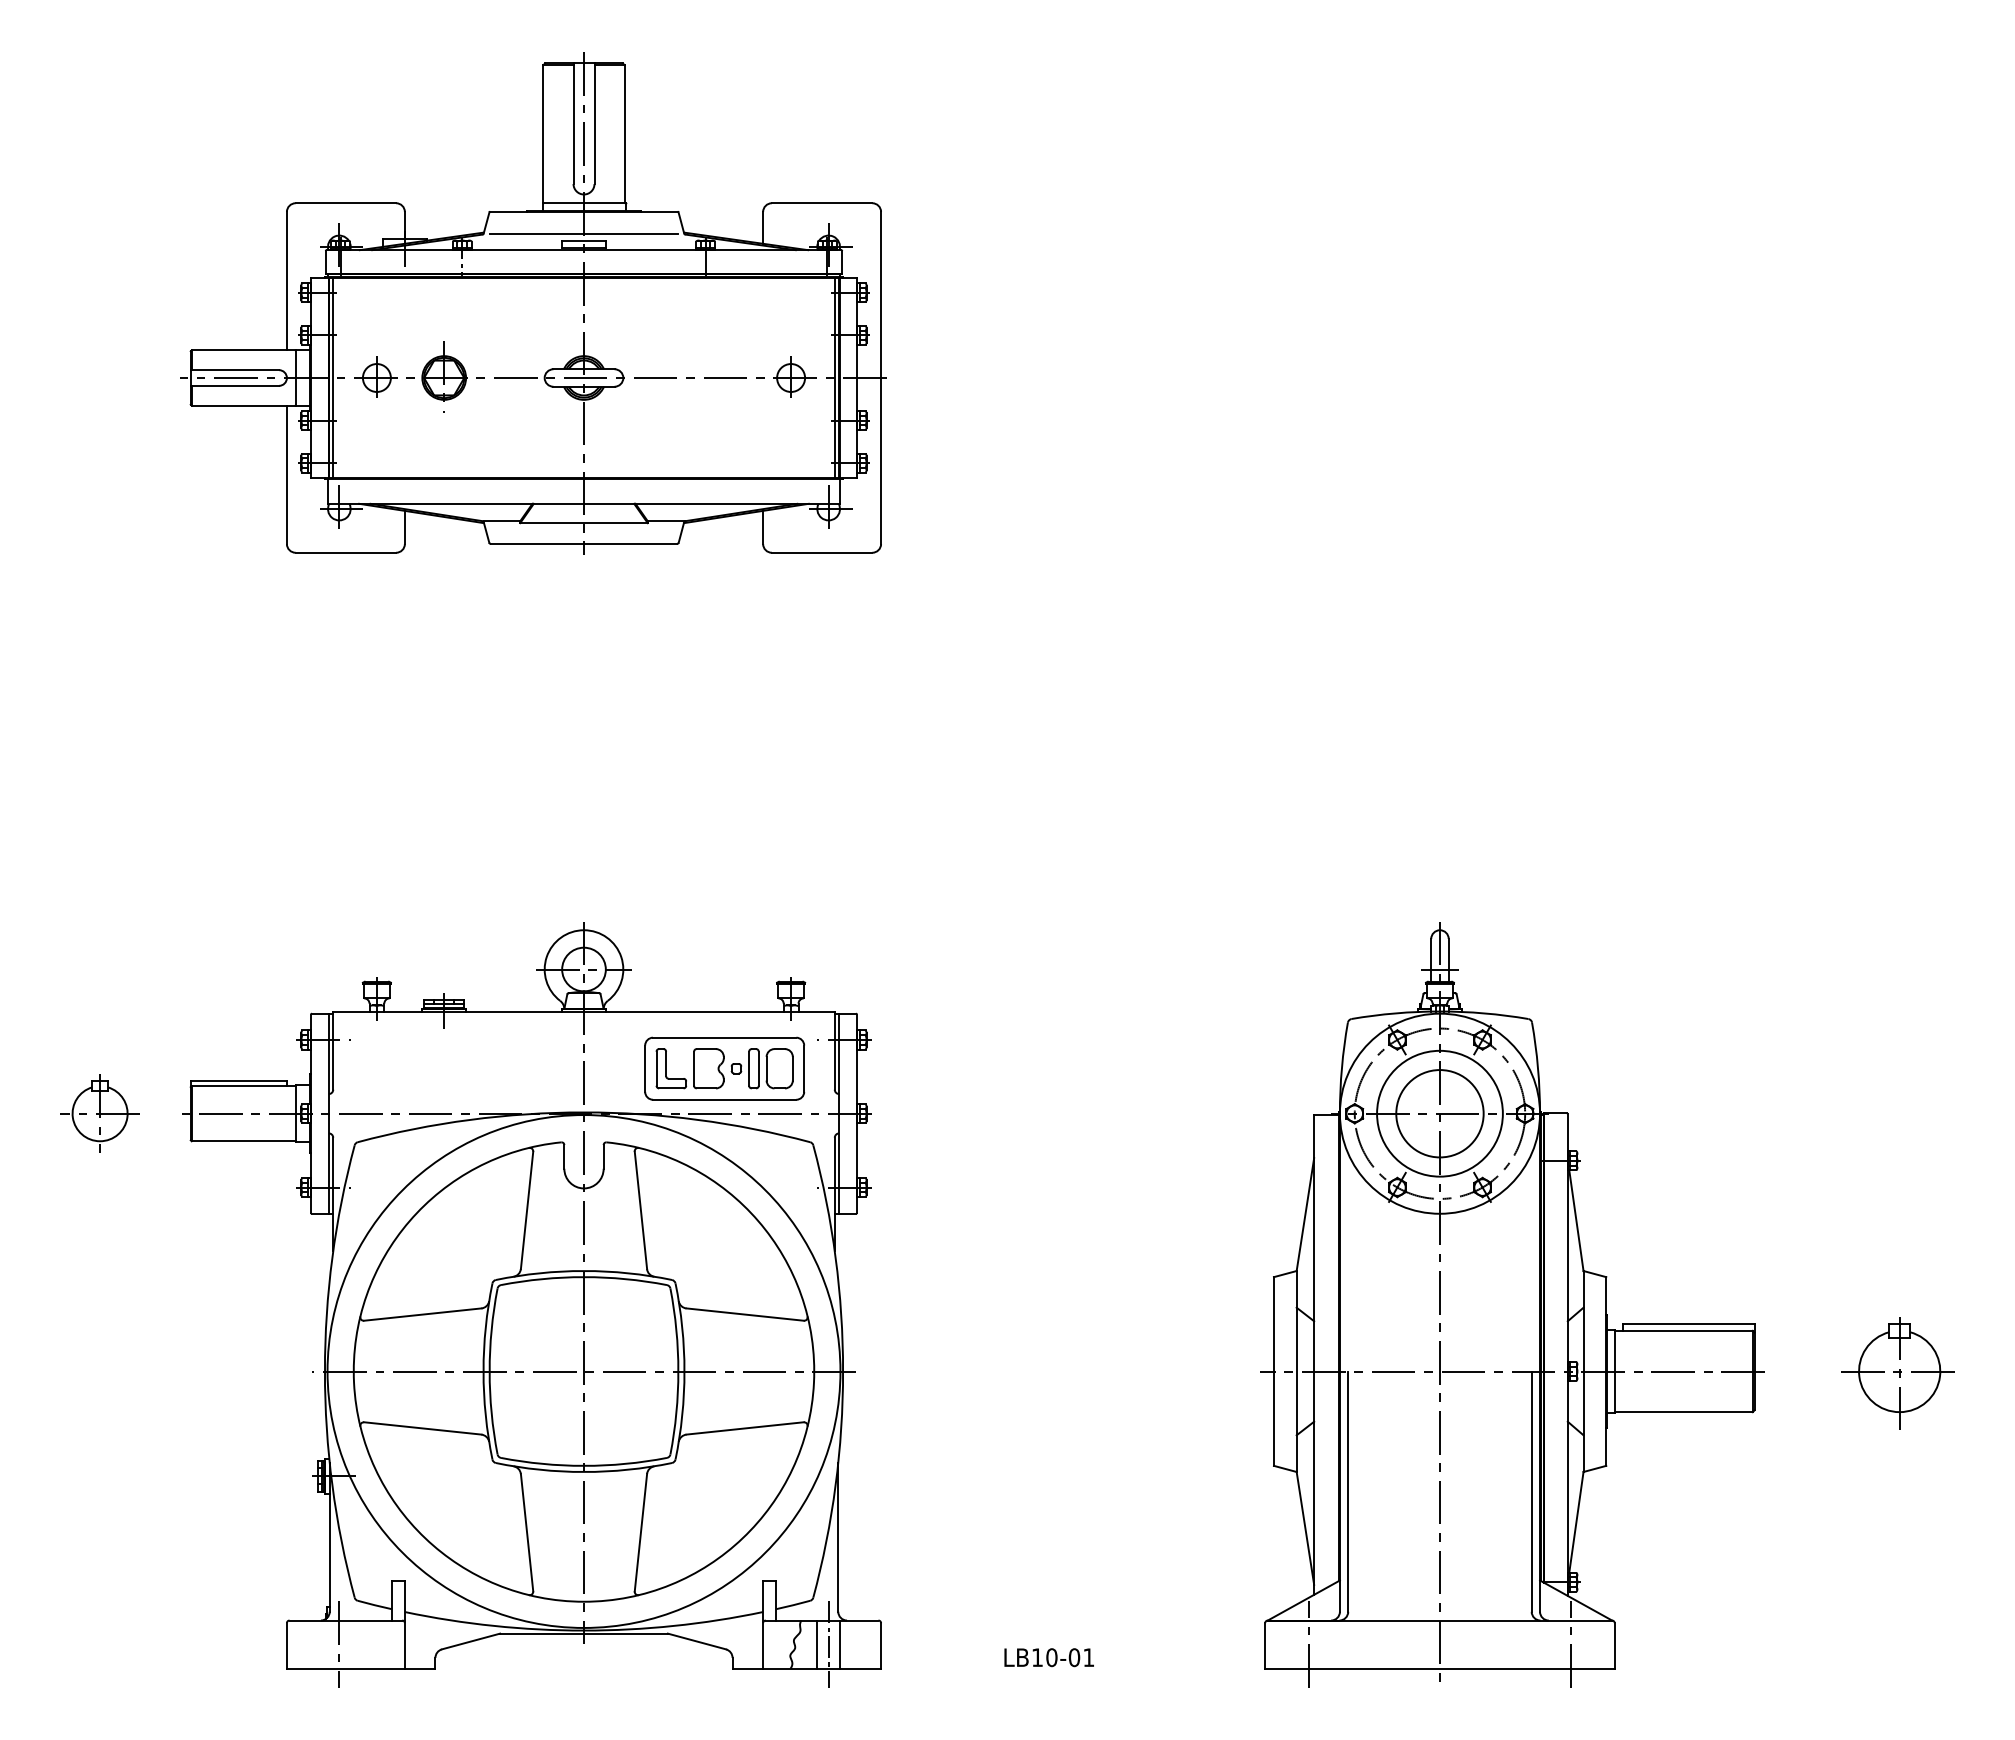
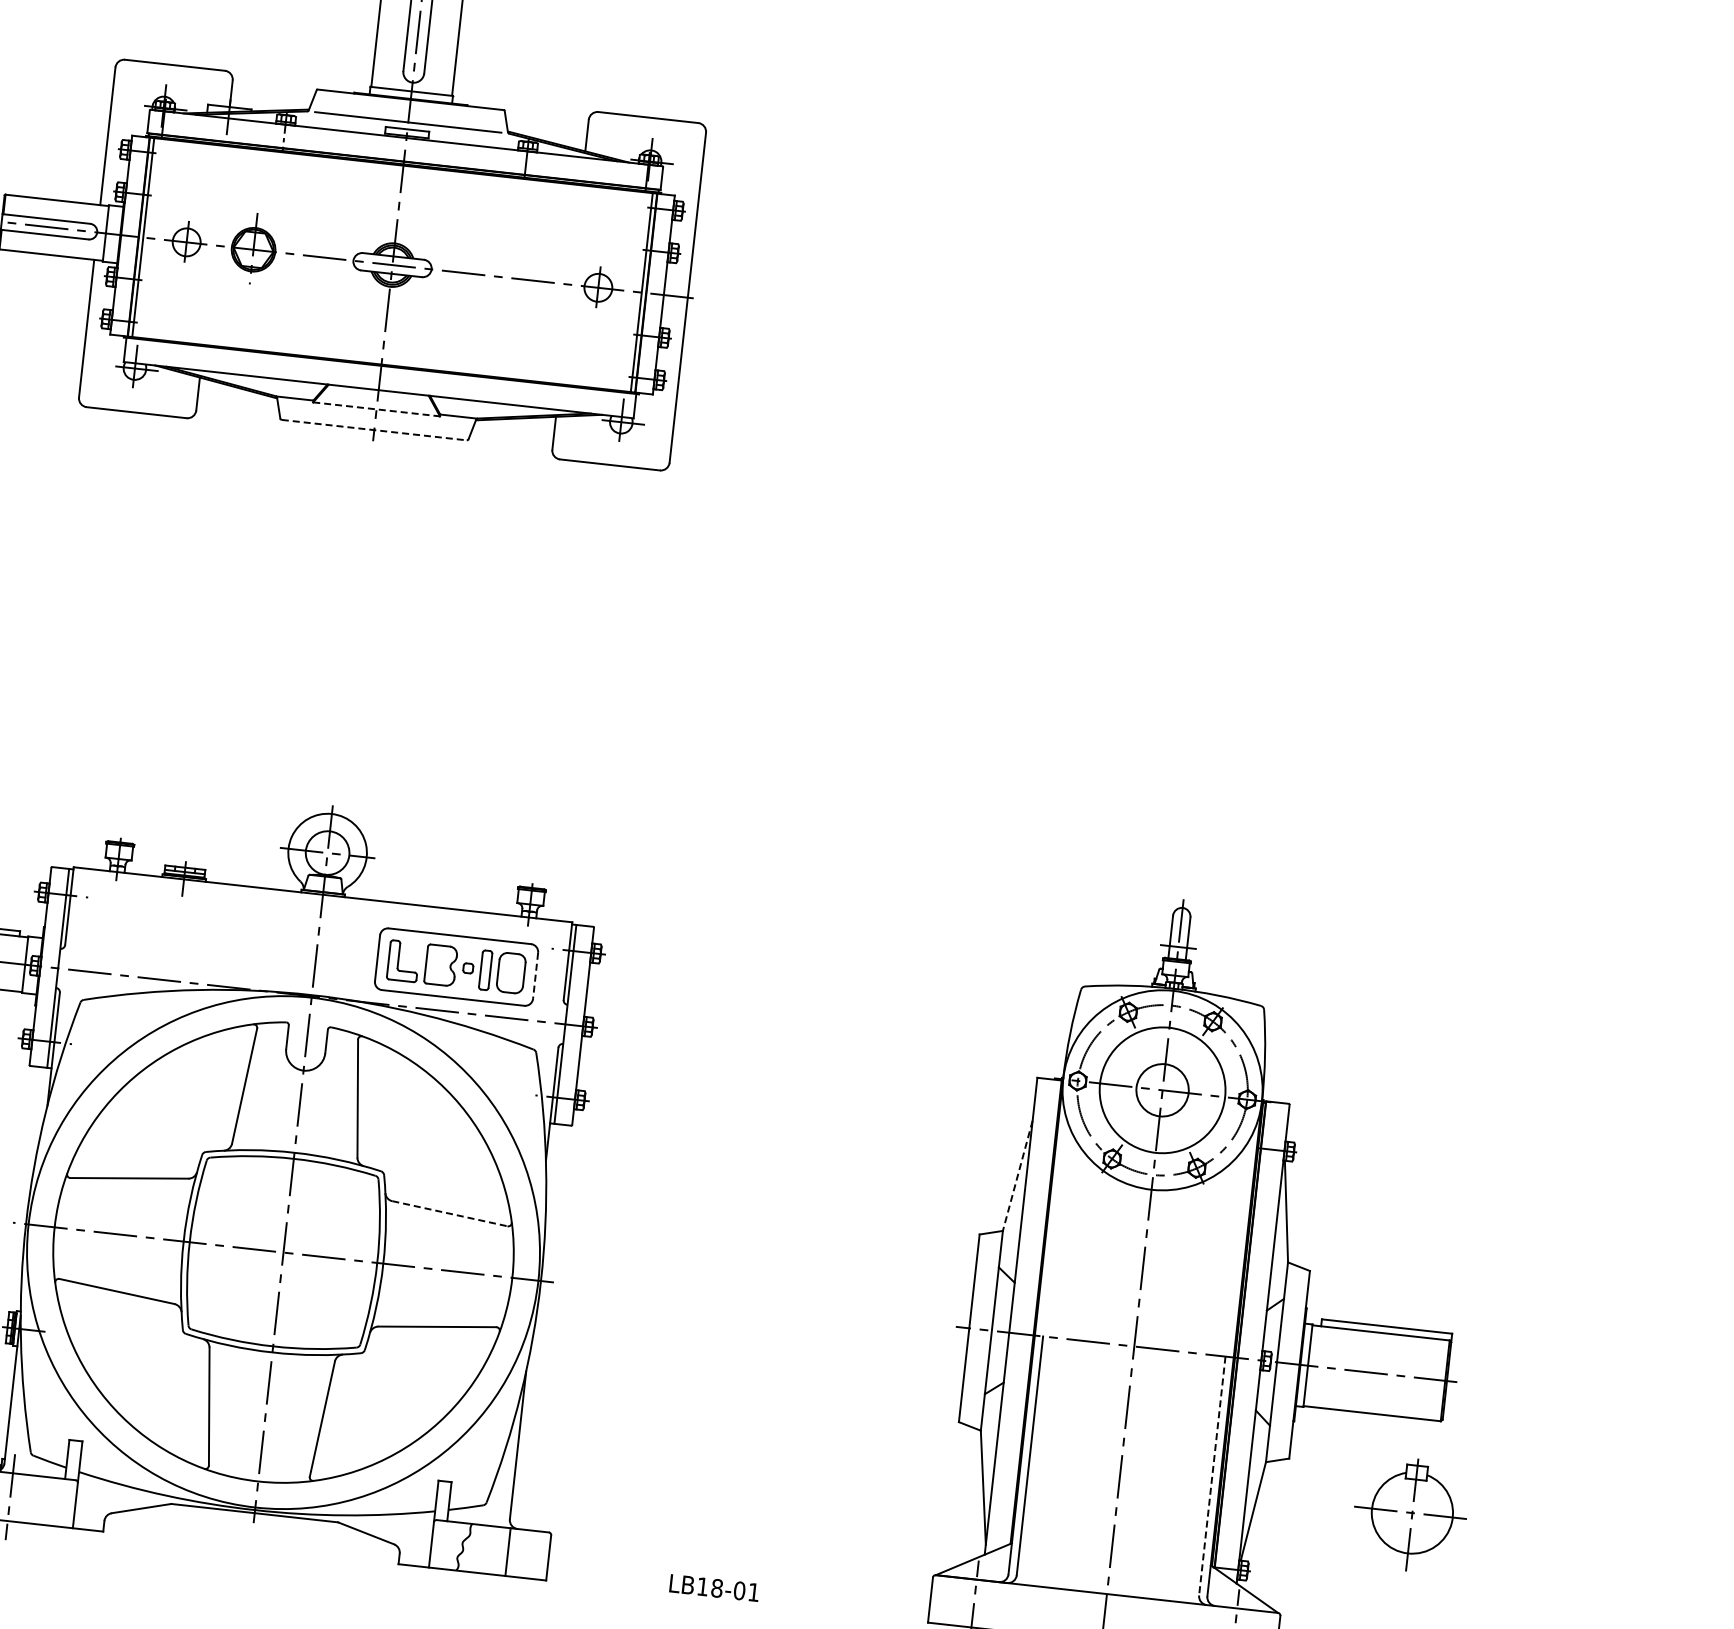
line: (584, 523) -> (377, 409), solid -> dashed
line: (584, 544) -> (374, 430), solid -> dashed
line: (804, 1069) -> (535, 976), solid -> dashed
circle: (1439, 1113) -> (1162, 1090), size x0.6
line: (1305, 1215) -> (1017, 1176), solid -> dashed
line: (745, 1314) -> (450, 1213), solid -> dashed
part: (1897, 1373) -> (1410, 1514), moved
line: (1531, 1492) -> (1212, 1476), solid -> dashed
line: (817, 1644) -> (485, 1549), removed
line: (828, 1644) -> (496, 1550), removed
text: (1051, 1657) -> (716, 1588), LB10-01 -> LB18-01

